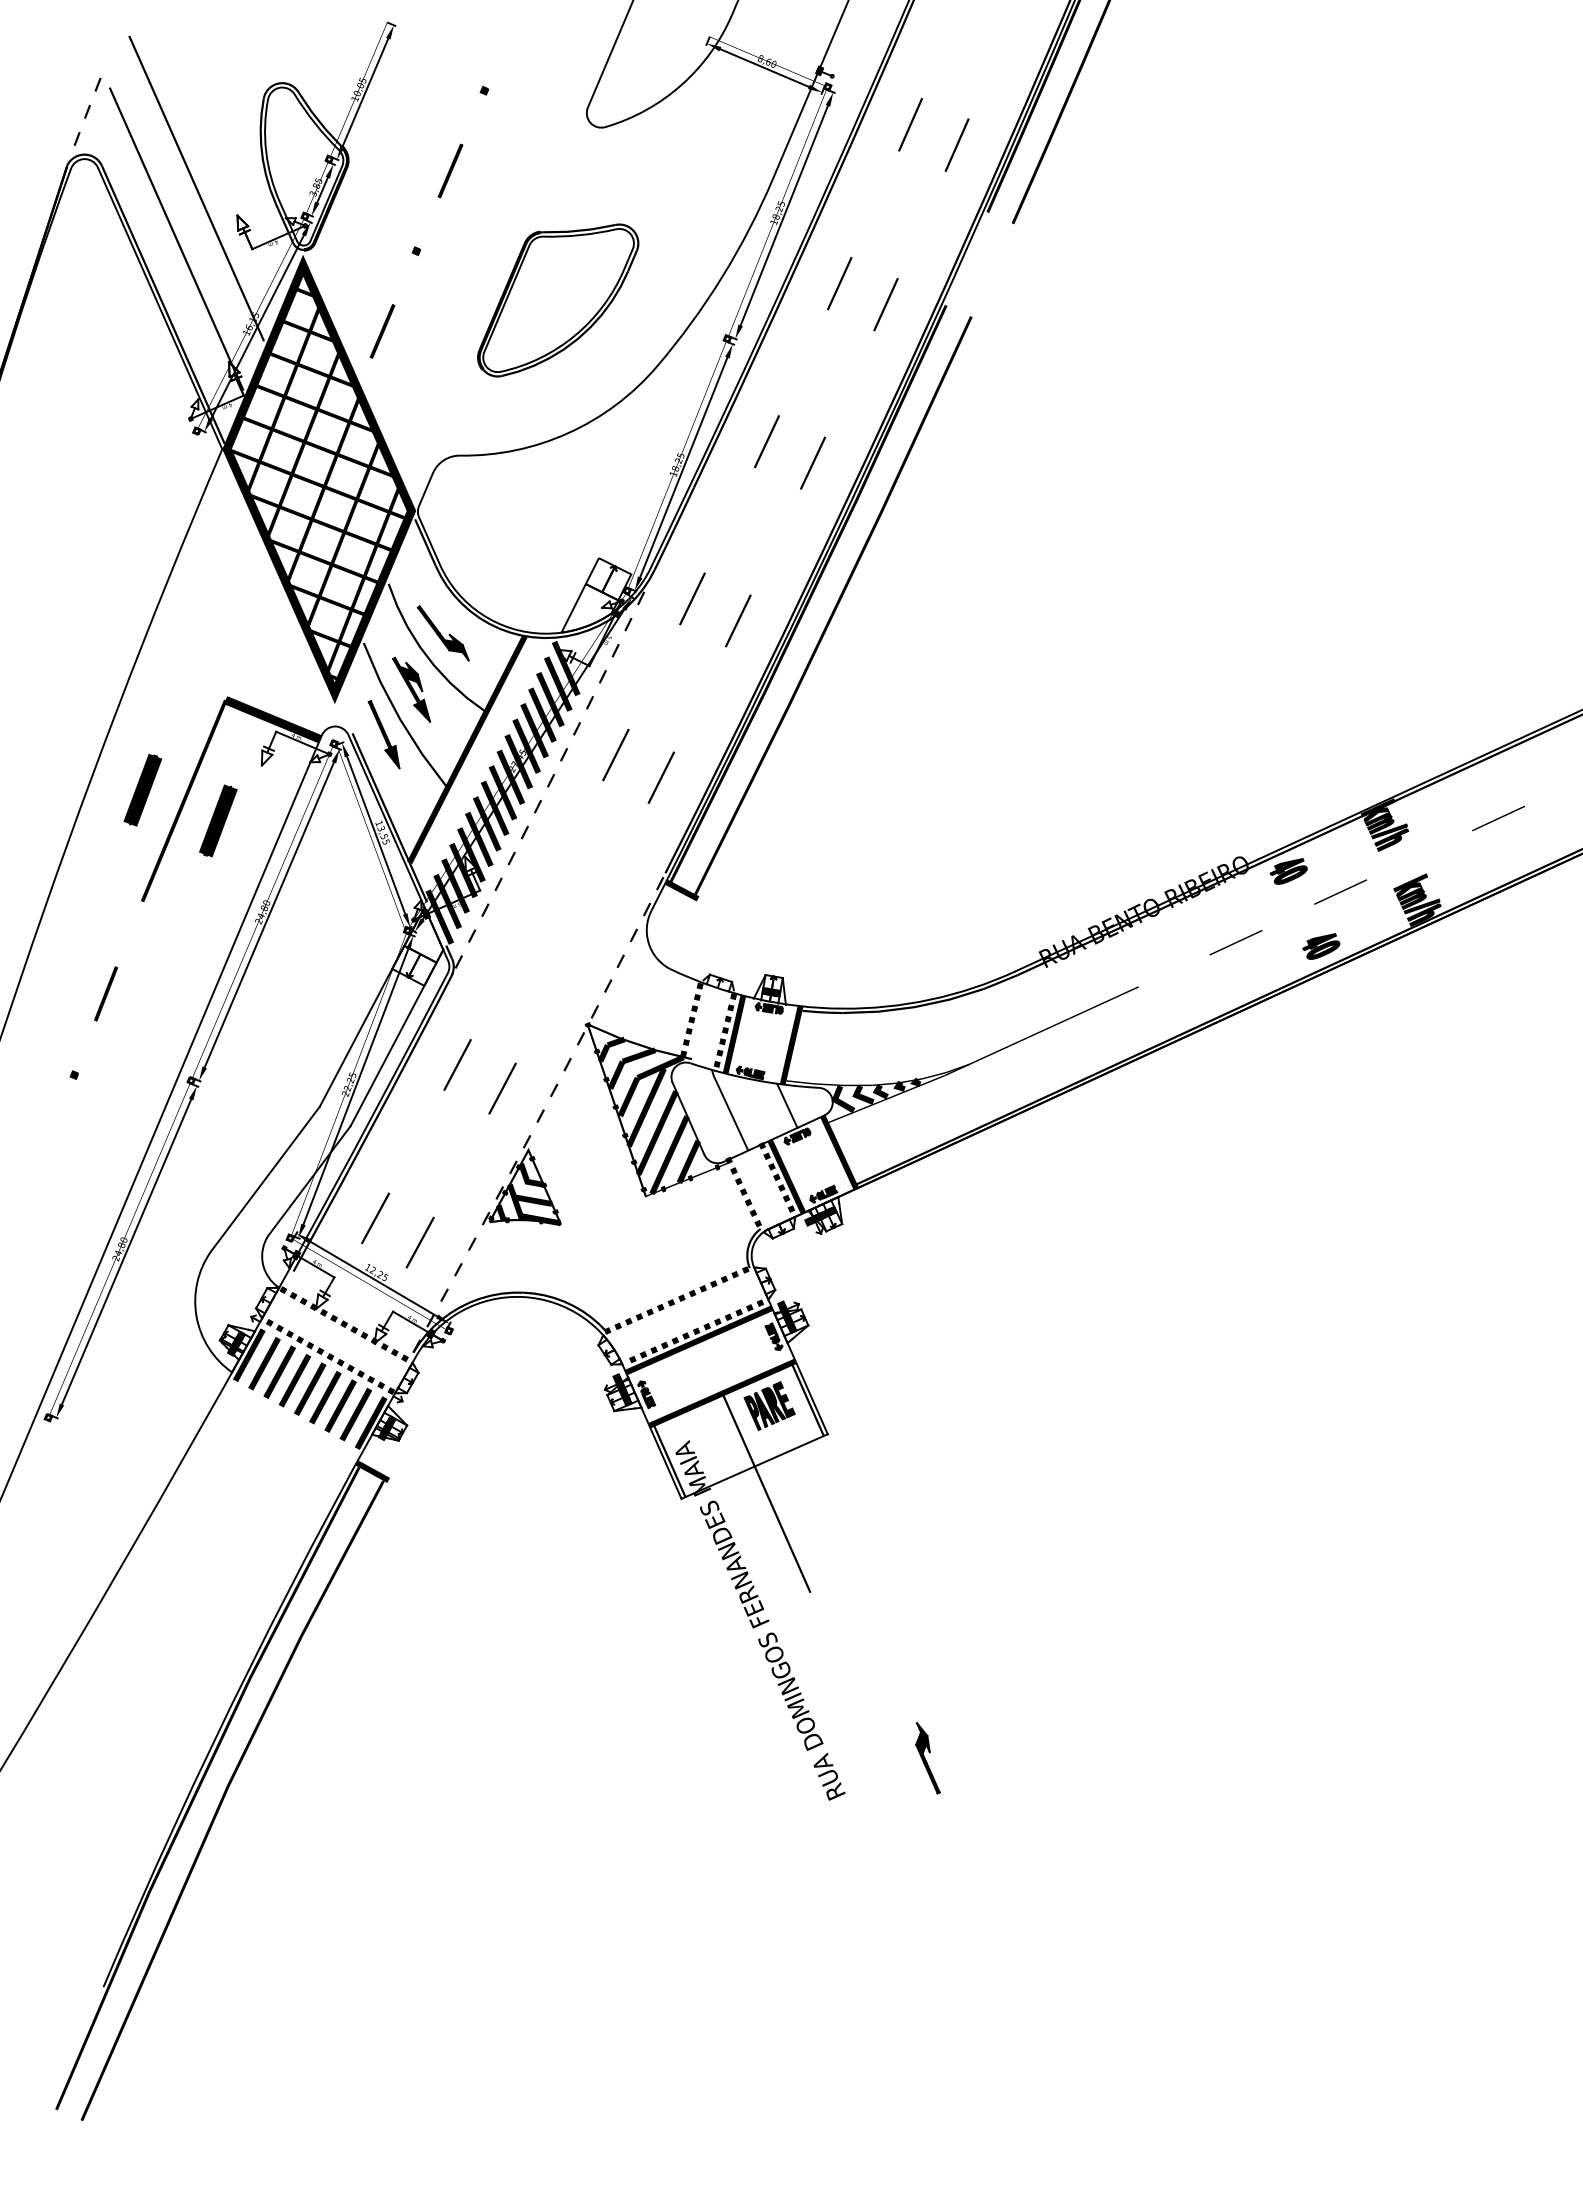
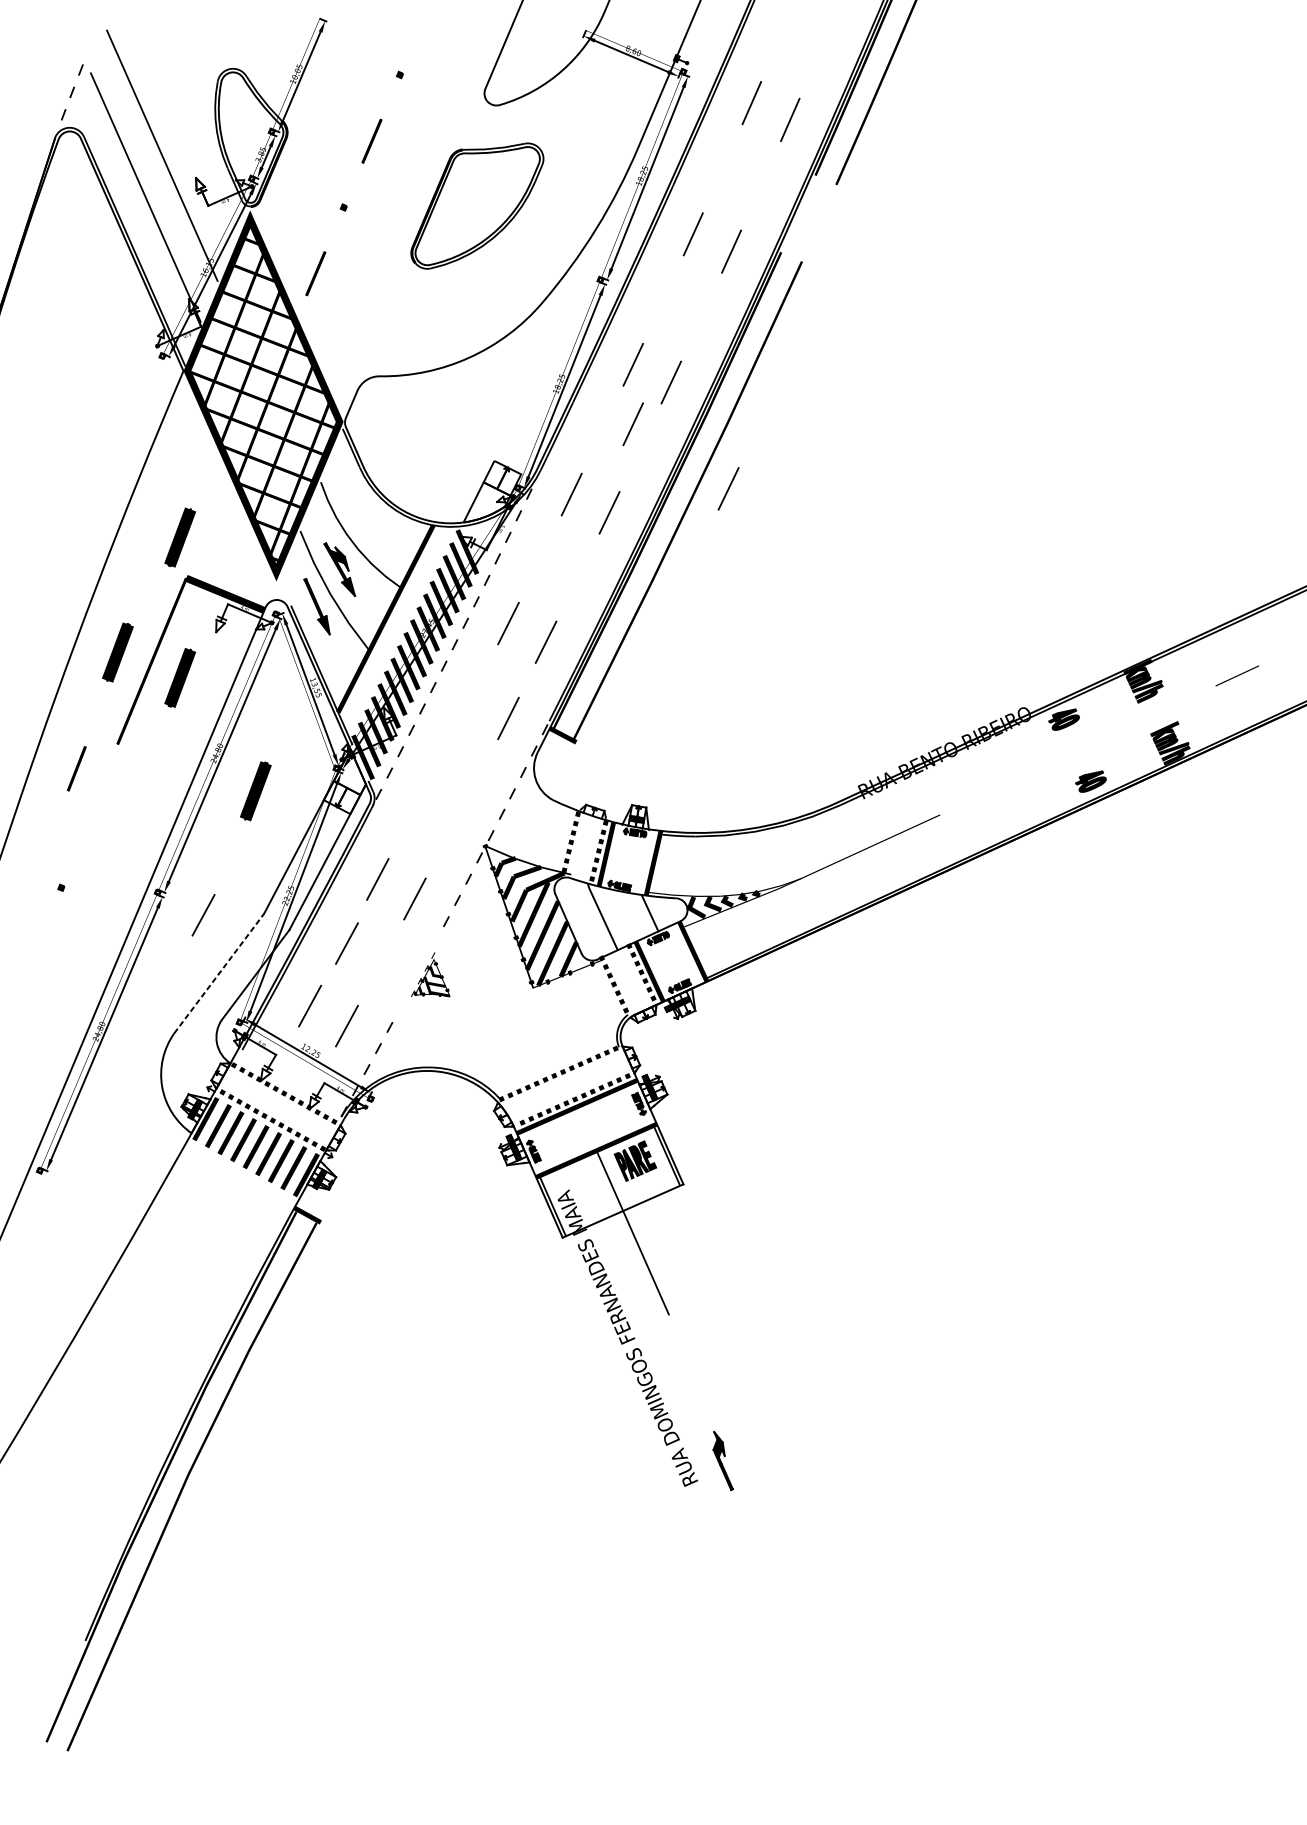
part: (558, 300) -> (477, 206), moved
line: (766, 513) -> (632, 424), added
line: (882, 591) -> (728, 488), added
part: (442, 633) -> (365, 523), removed
part: (218, 650) -> (180, 537), added
line: (615, 869) -> (508, 718), added
line: (1340, 891) -> (1106, 736), removed
line: (1235, 942) -> (1020, 778), removed
part: (309, 958) -> (255, 791), added
line: (106, 993) -> (77, 768), moved
line: (246, 1108) -> (203, 915), added
line: (419, 1142) -> (346, 943), added
line: (265, 1179) -> (219, 974), solid -> dashed
part: (521, 1180) -> (430, 974), size x0.6
part: (927, 1758) -> (722, 1461), moved

